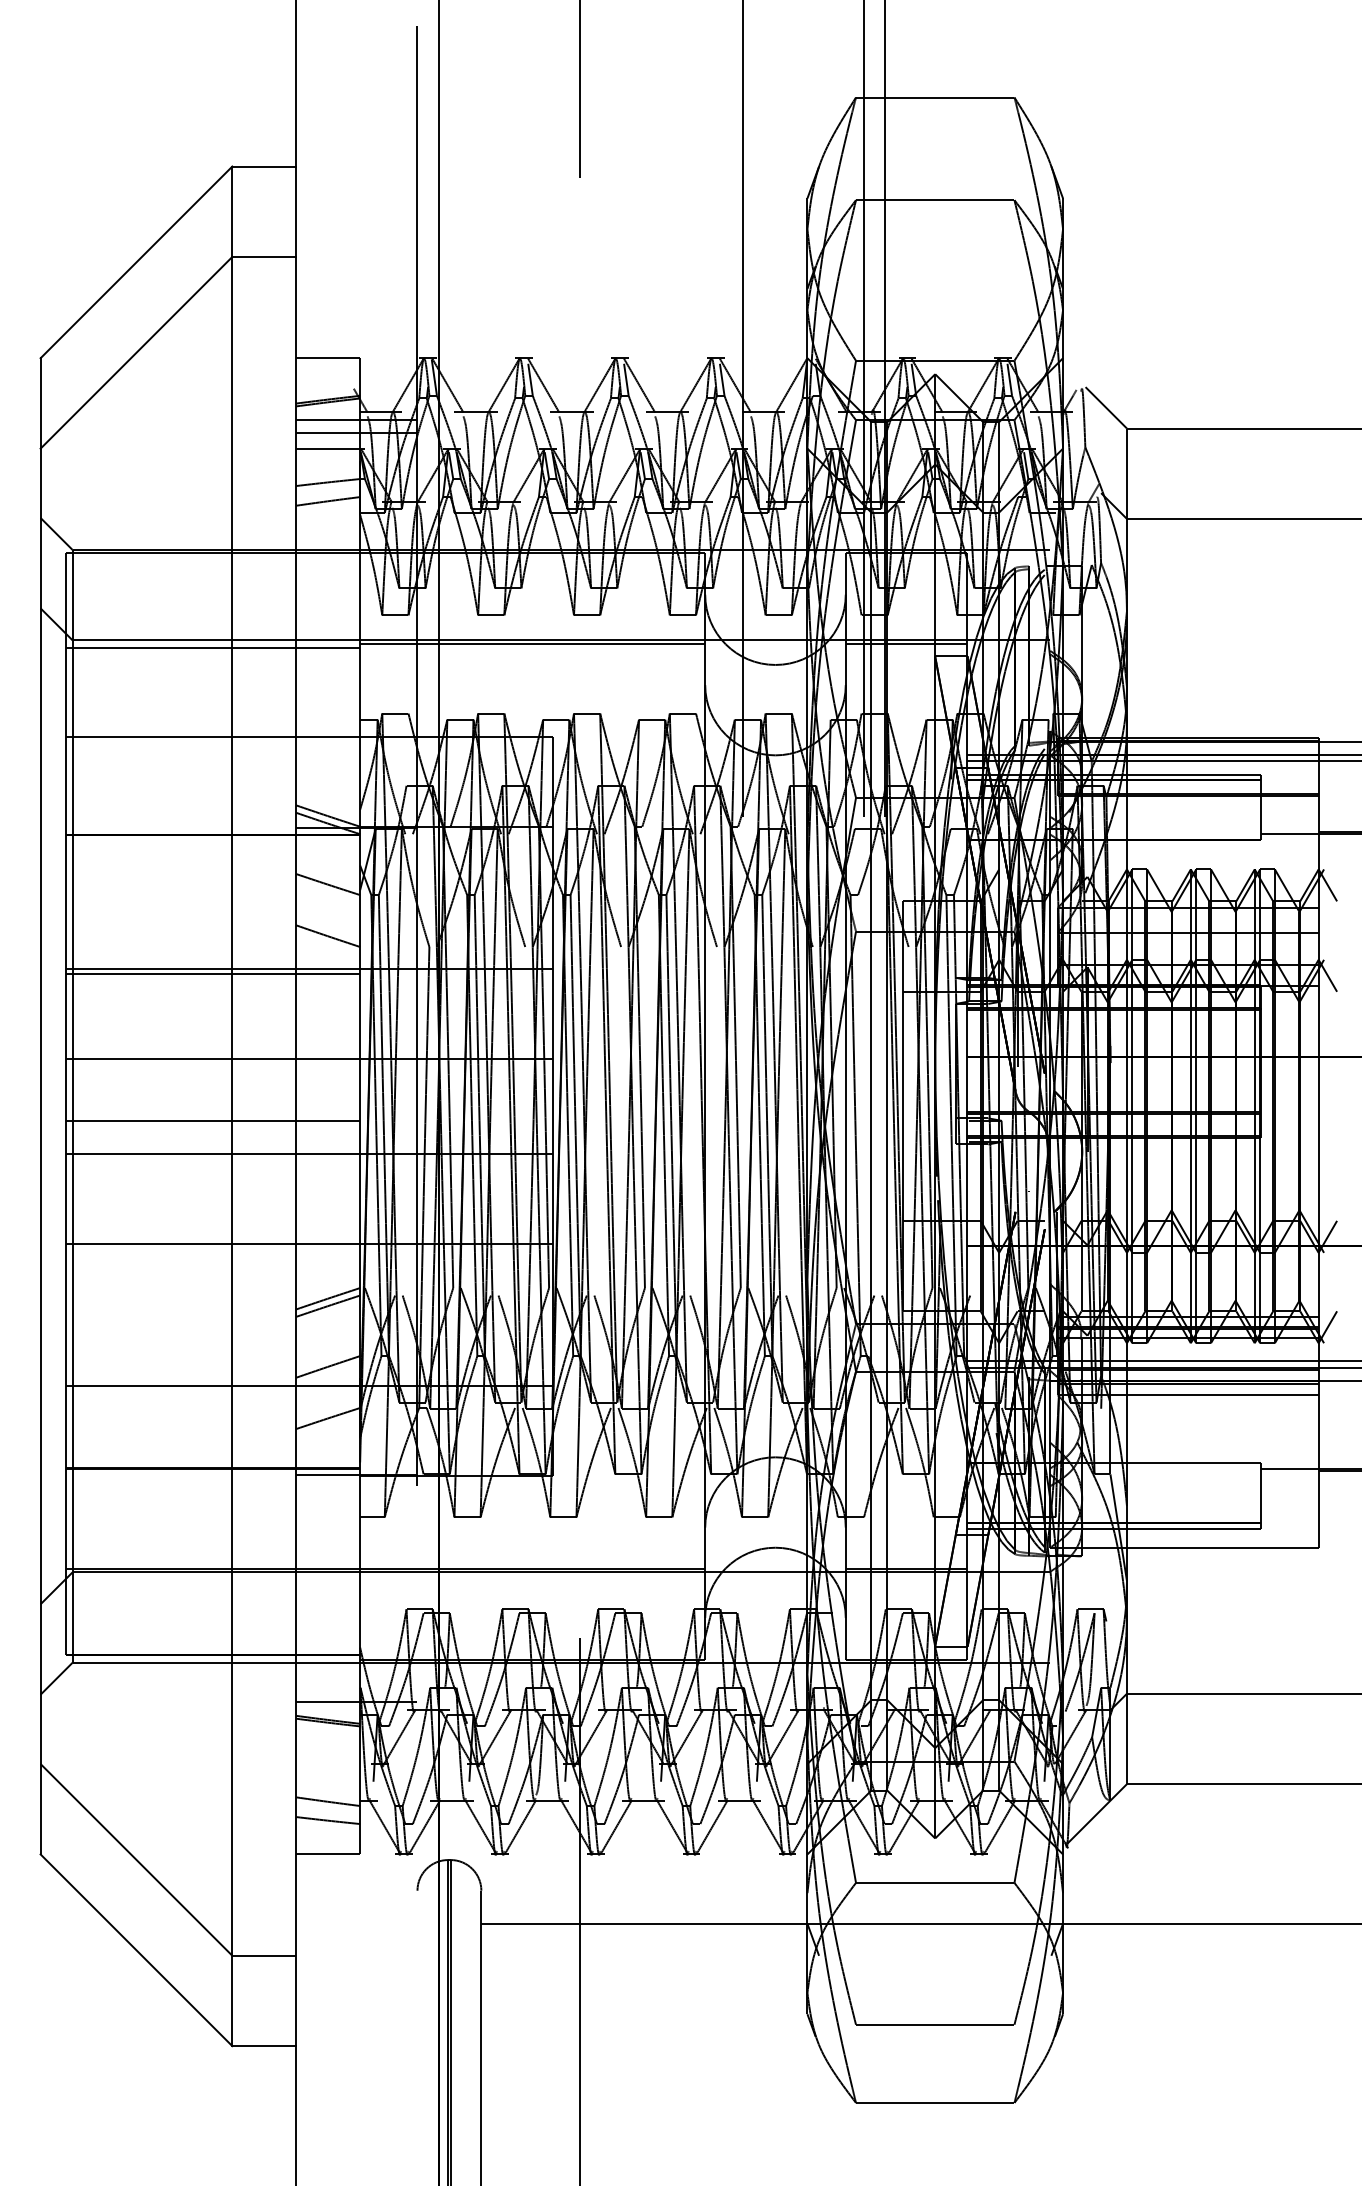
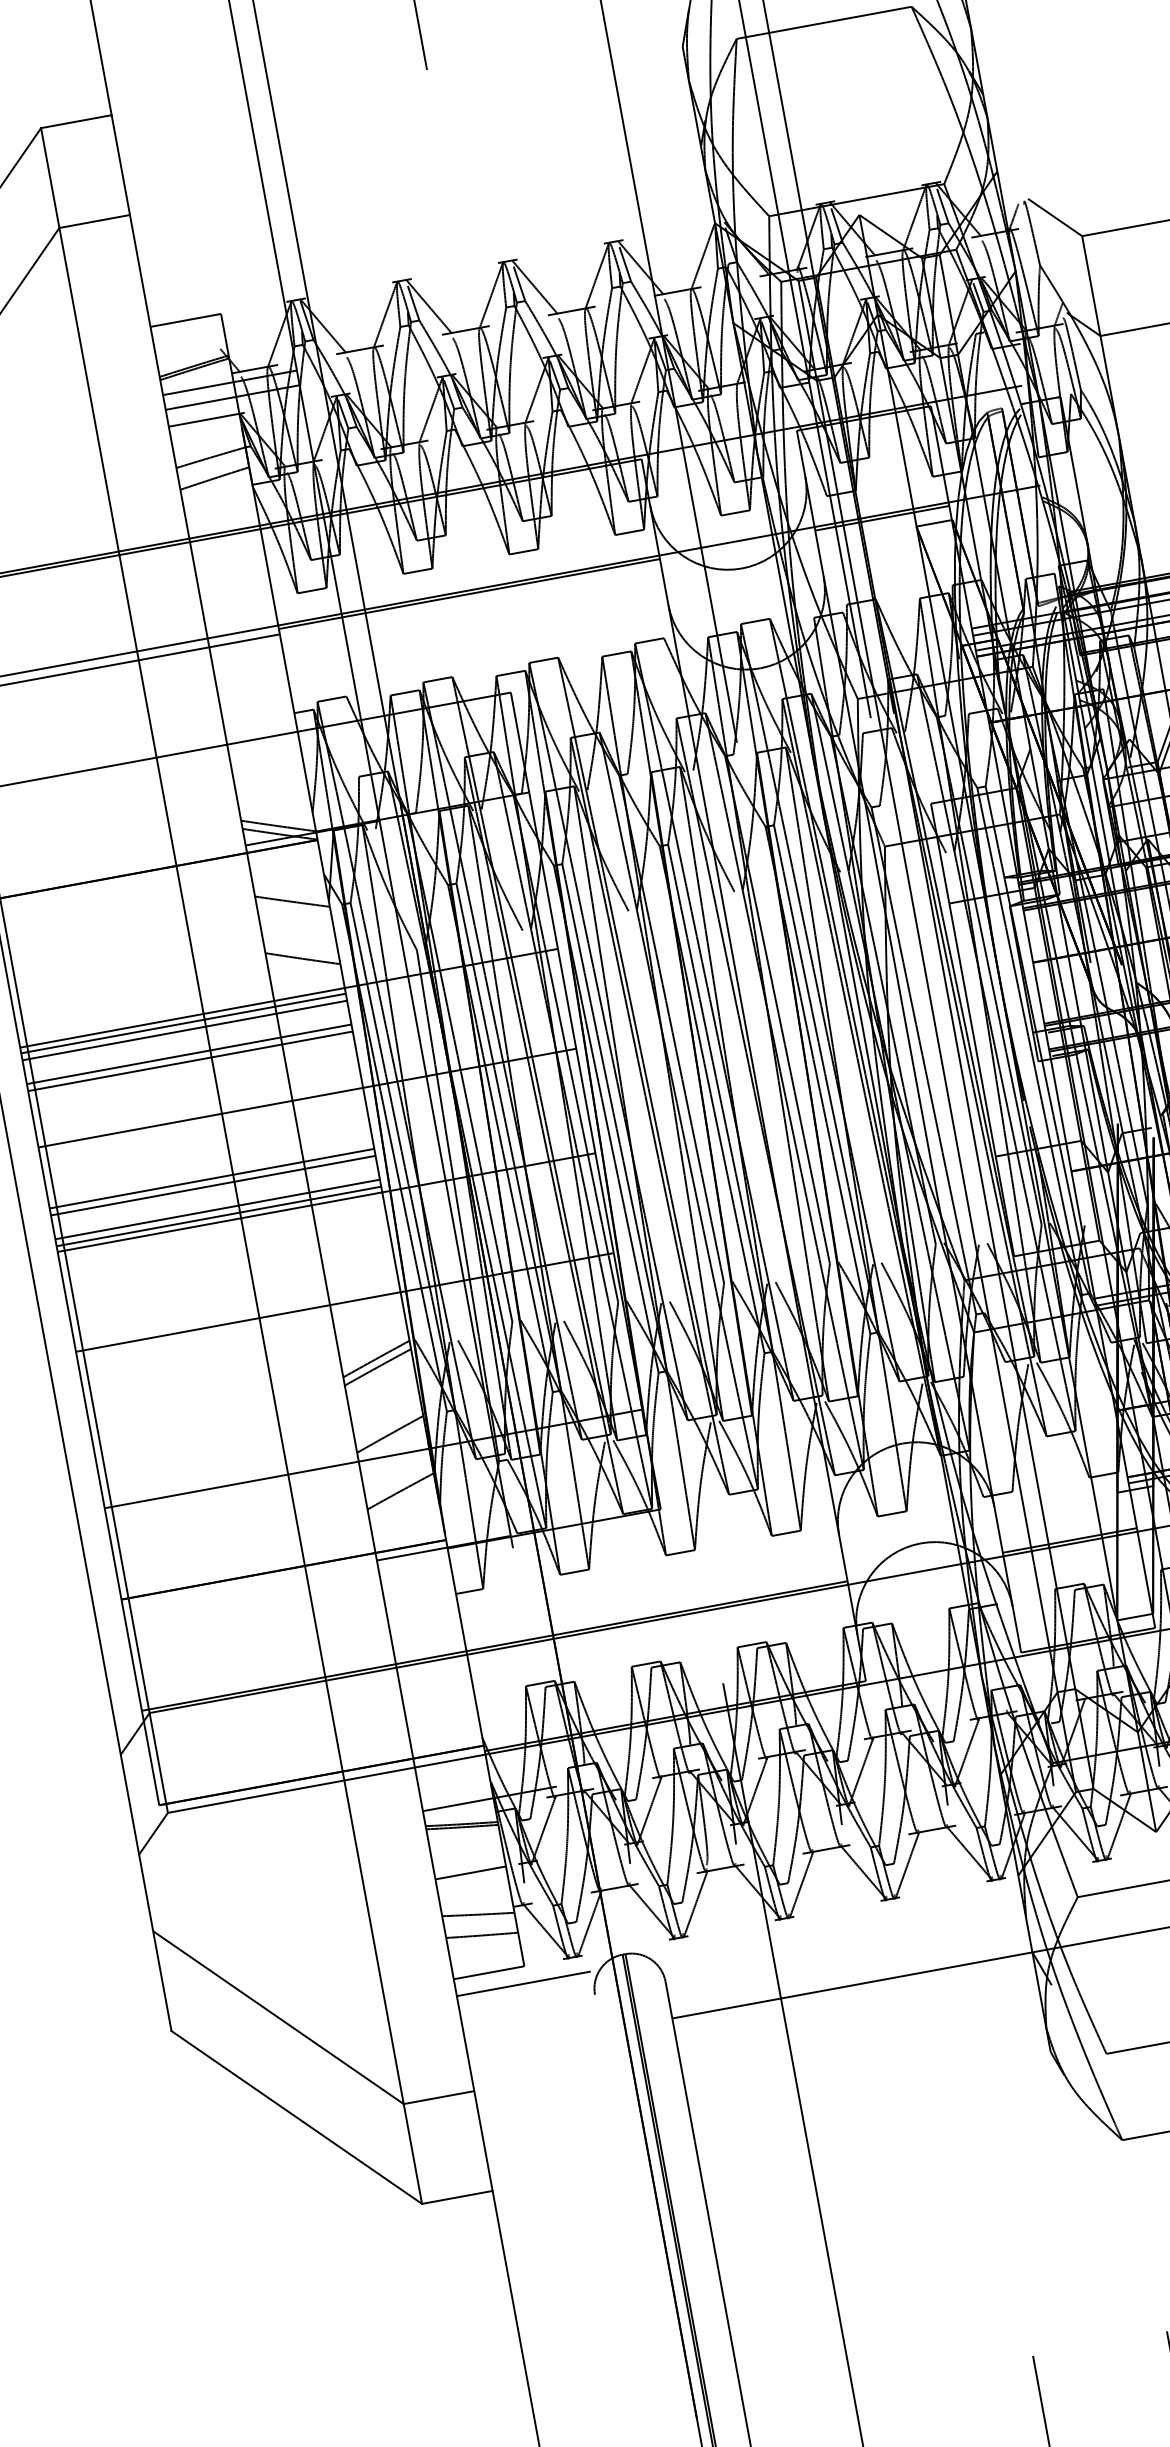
line: (213, 980) -> (185, 1030), added
line: (213, 1001) -> (189, 1054), added
line: (213, 1008) -> (190, 1061), added
line: (213, 1114) -> (212, 1178), added
line: (213, 1142) -> (218, 1209), added
line: (213, 1148) -> (219, 1216), added
line: (328, 1764) -> (471, 1873), added
line: (356, 1869) -> (523, 1983), added

